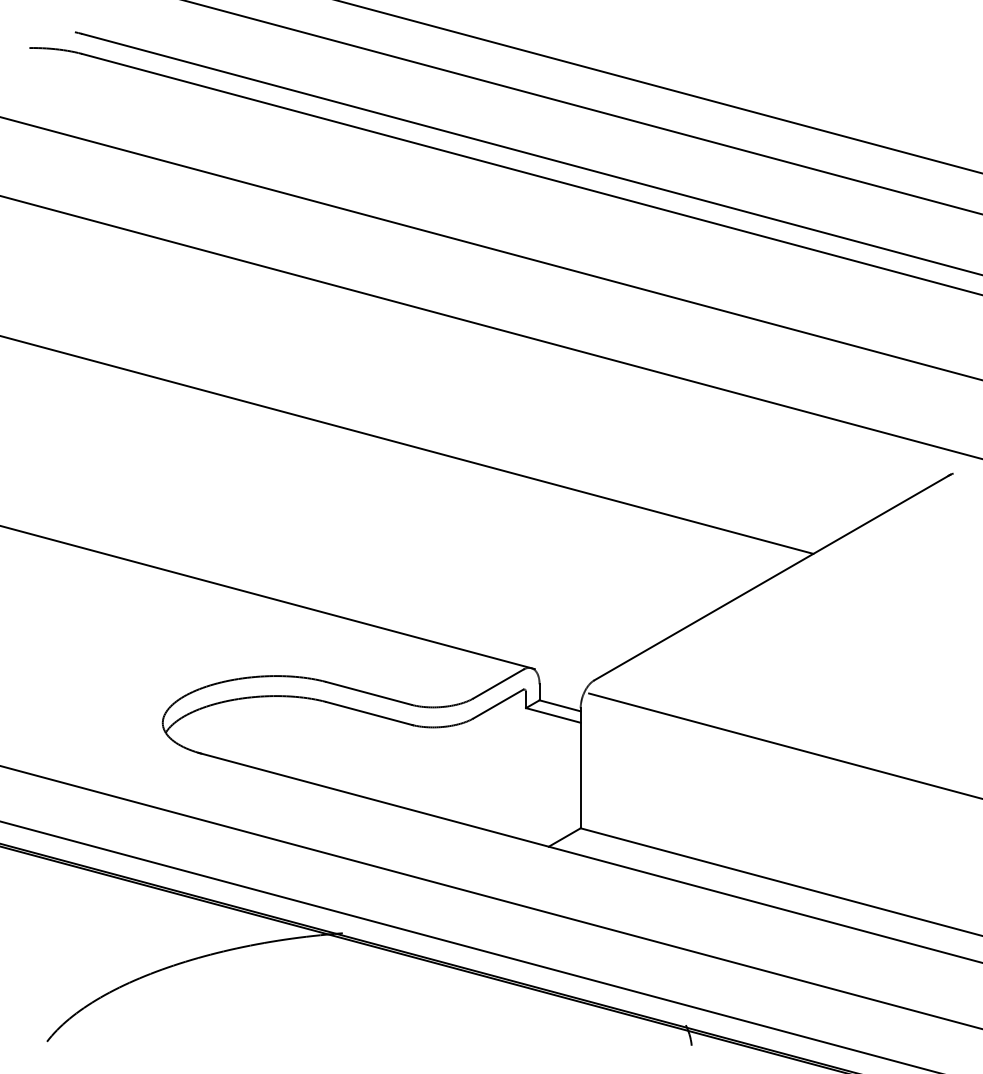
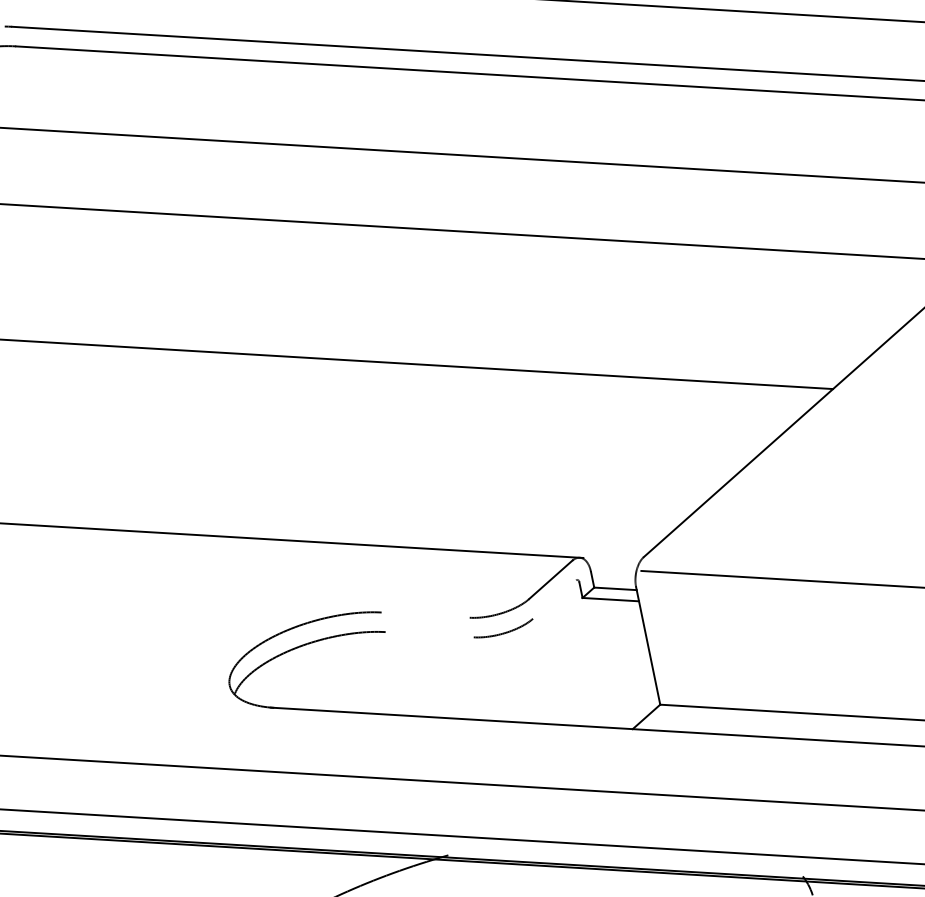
line: (368, 693) -> (425, 615), removed
line: (498, 703) -> (554, 598), removed
line: (369, 713) -> (430, 634), removed

